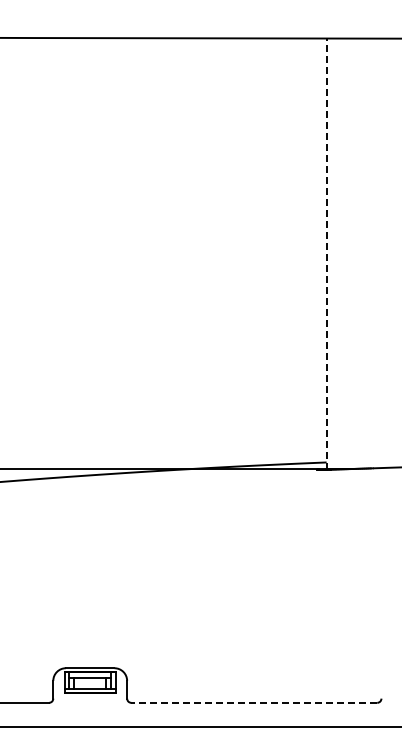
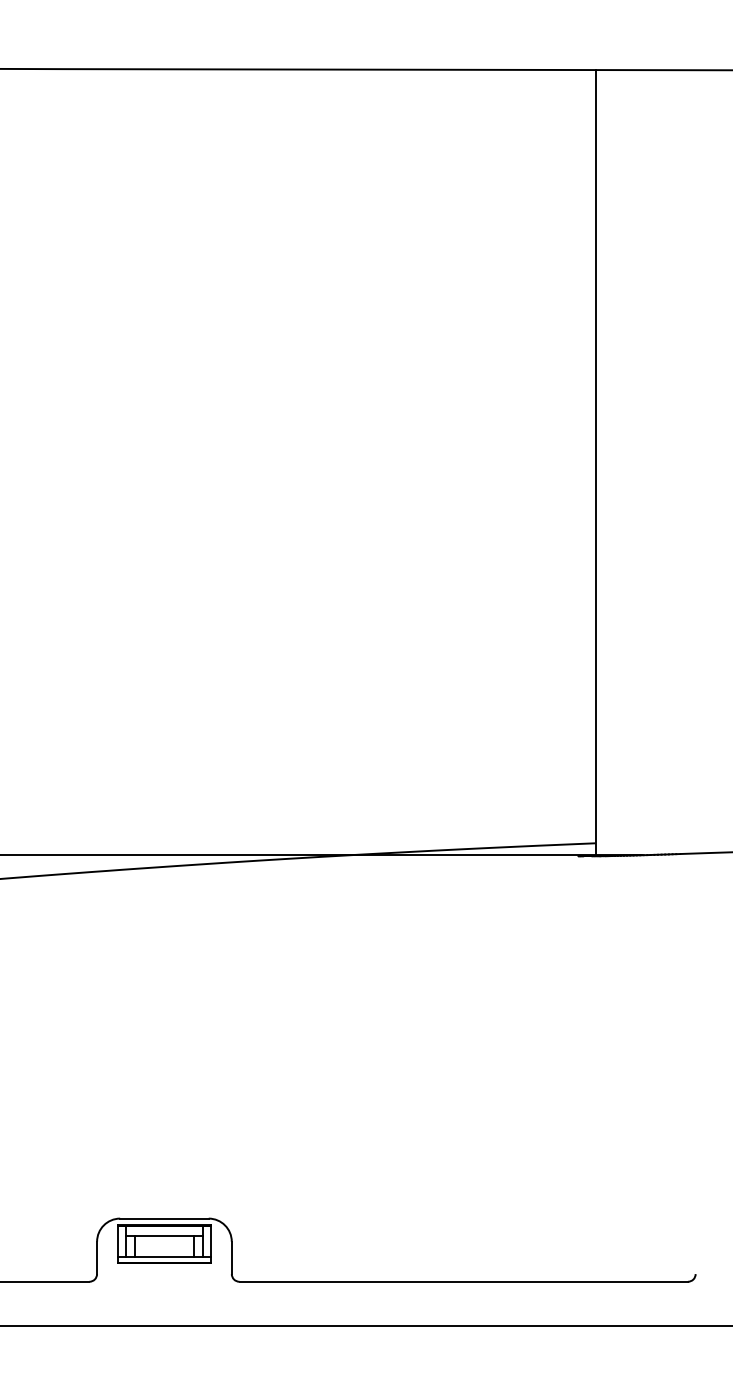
line: (326, 253) -> (595, 462), dashed -> solid
line: (254, 702) -> (464, 1281), dashed -> solid

